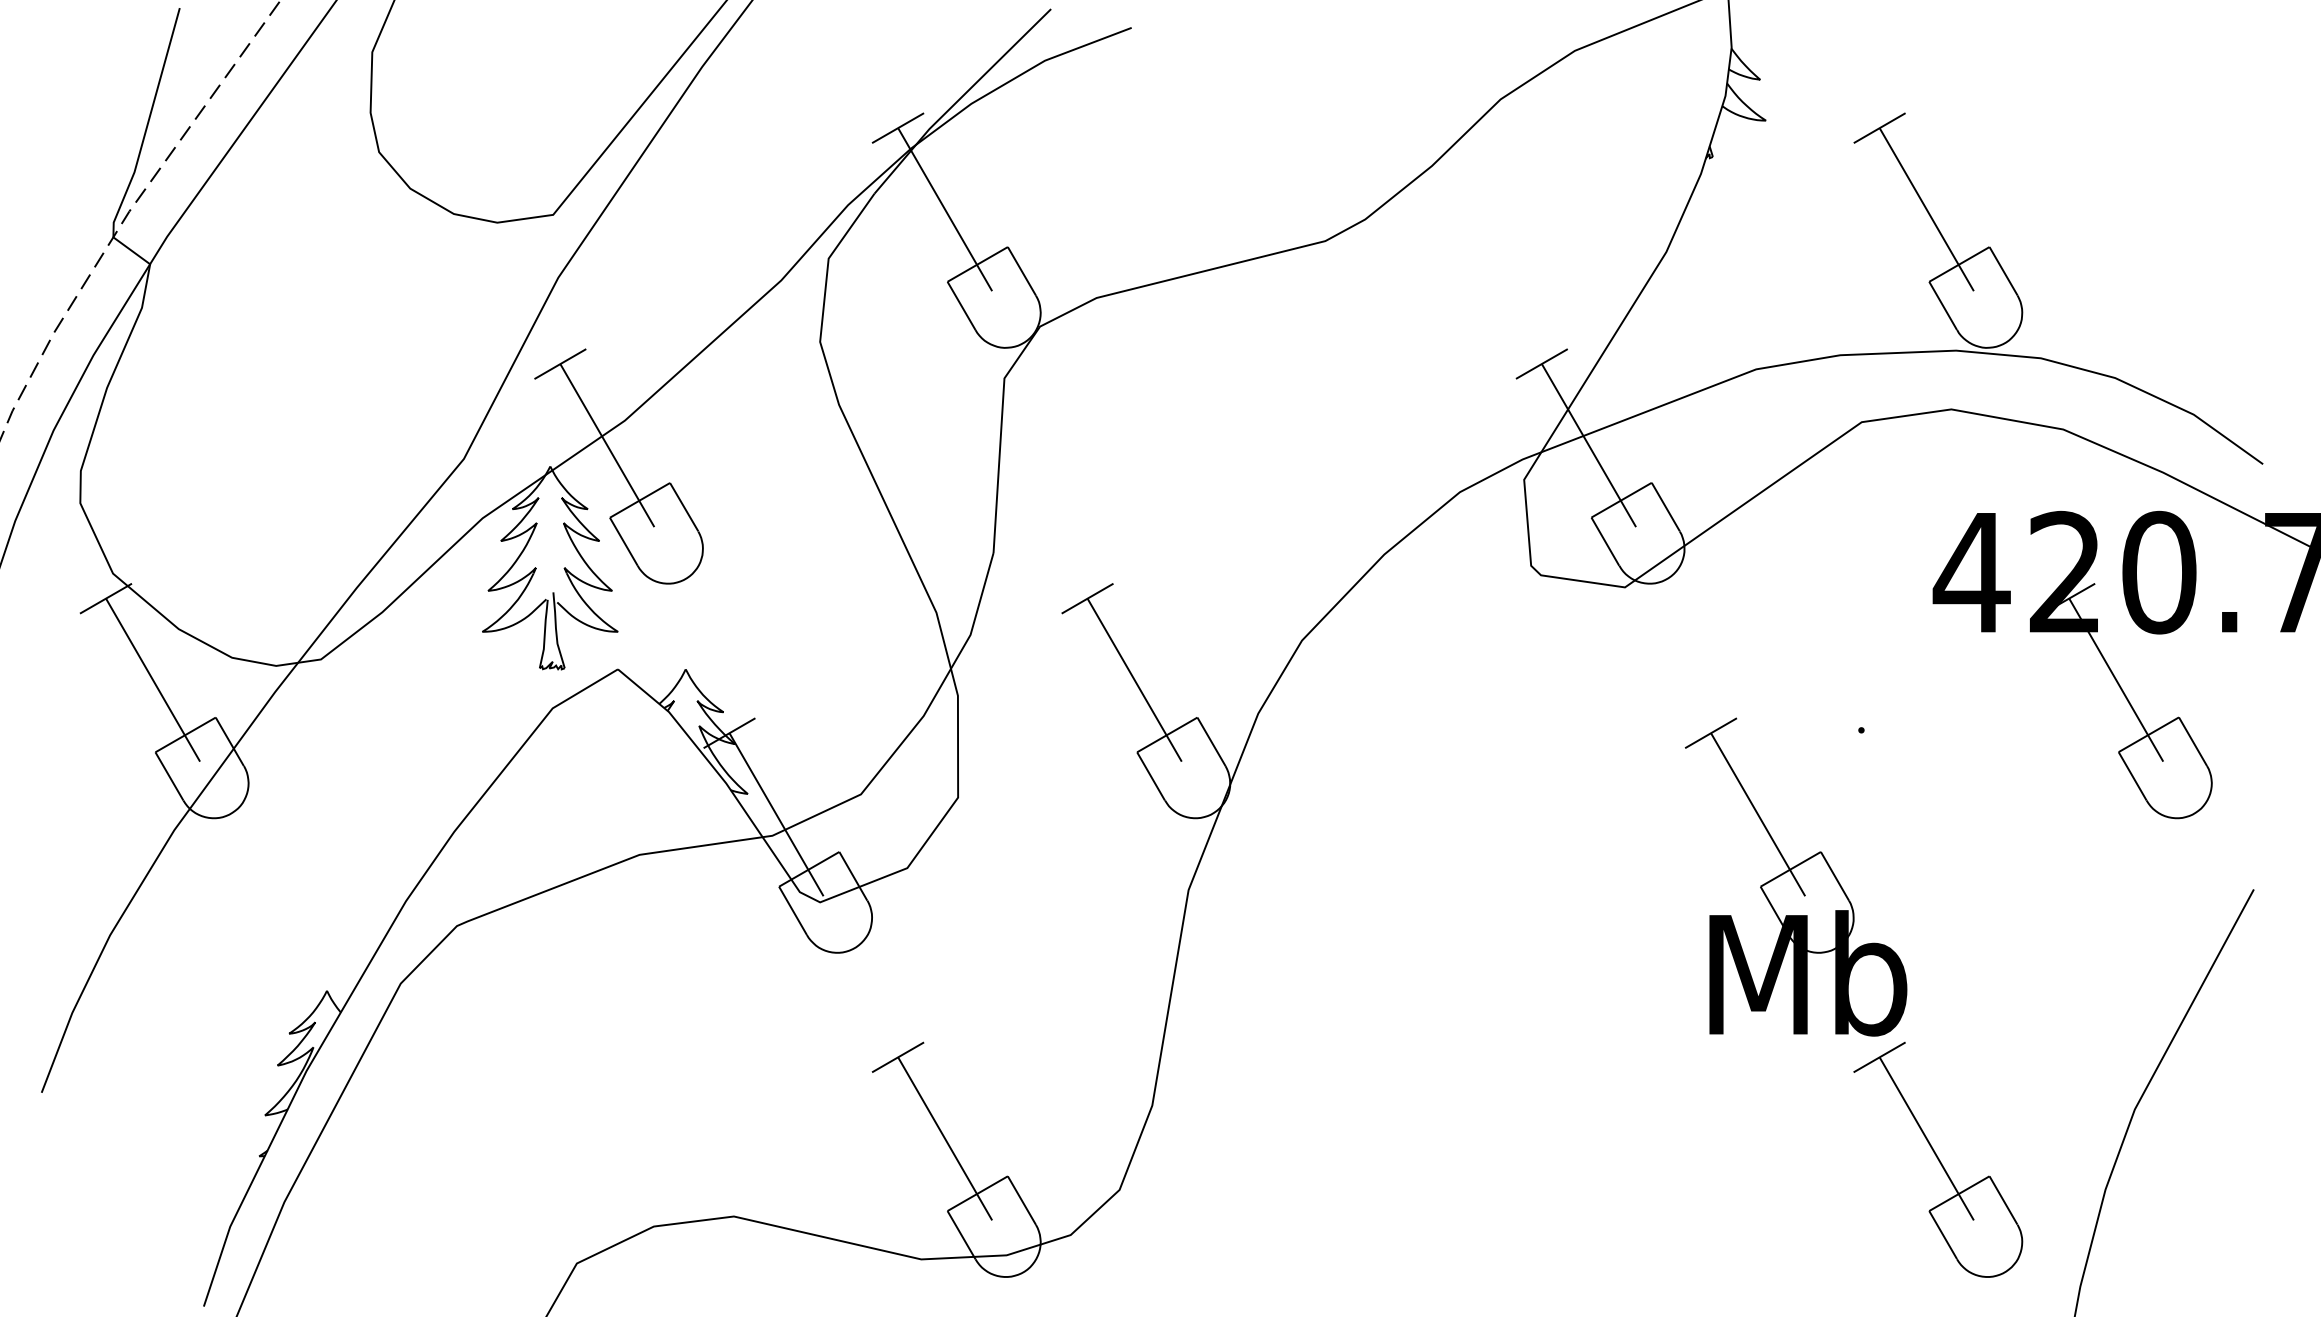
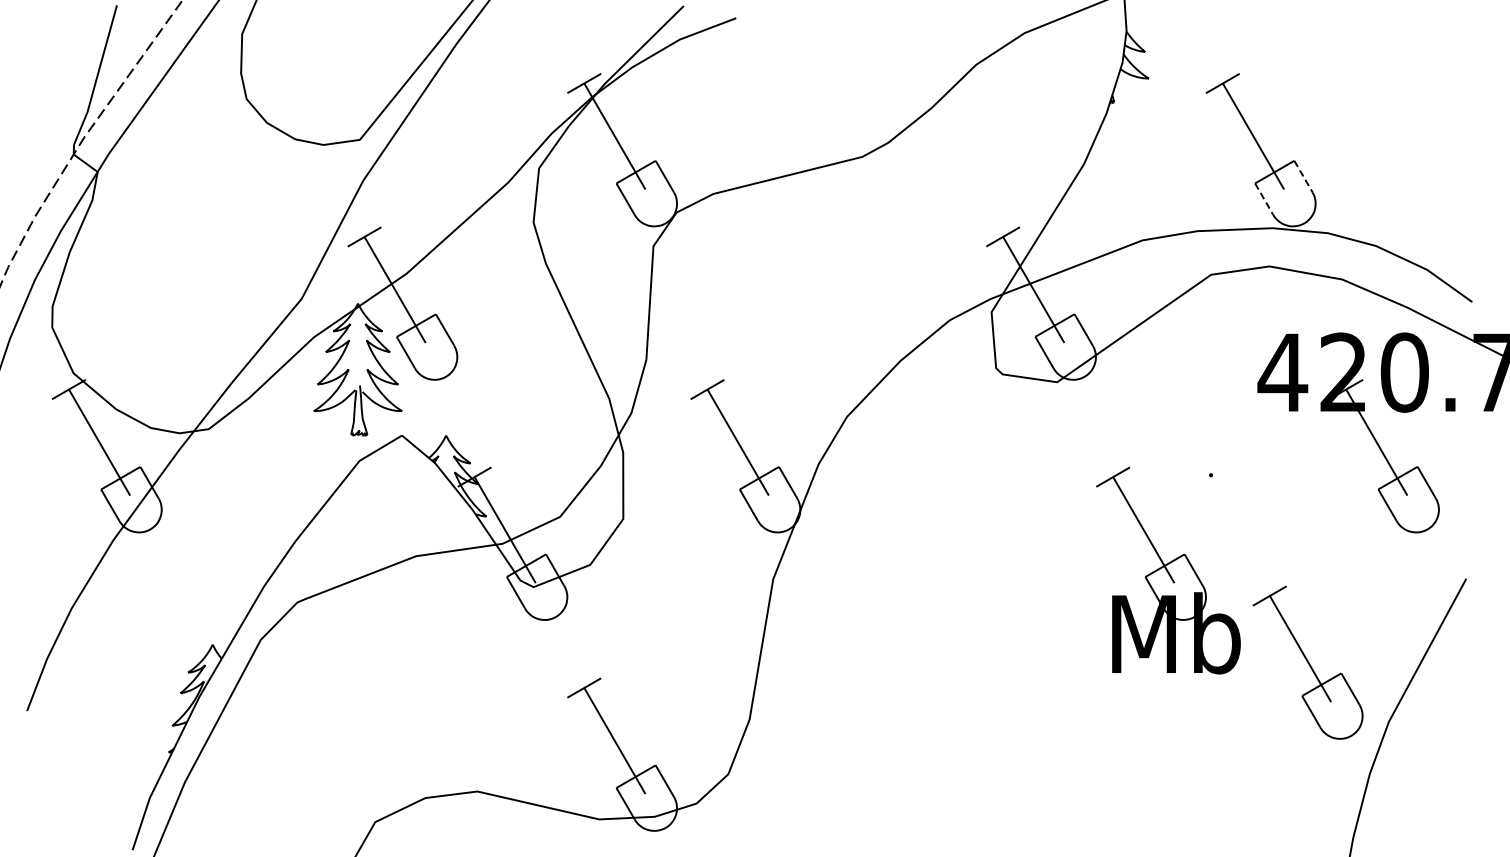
line: (2003, 272) -> (1303, 177), solid -> dashed
line: (1943, 306) -> (1264, 199), solid -> dashed
part: (1937, 1159) -> (1307, 662), moved

